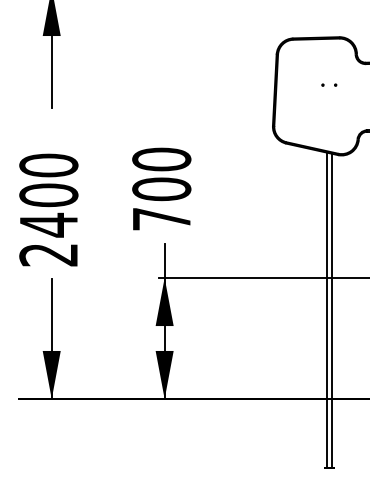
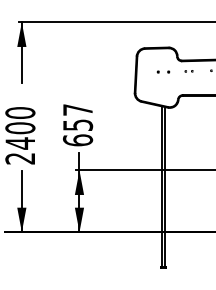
part: (329, 84) -> (163, 71), size x1.6
text: (162, 189) -> (78, 125), 700 -> 657

